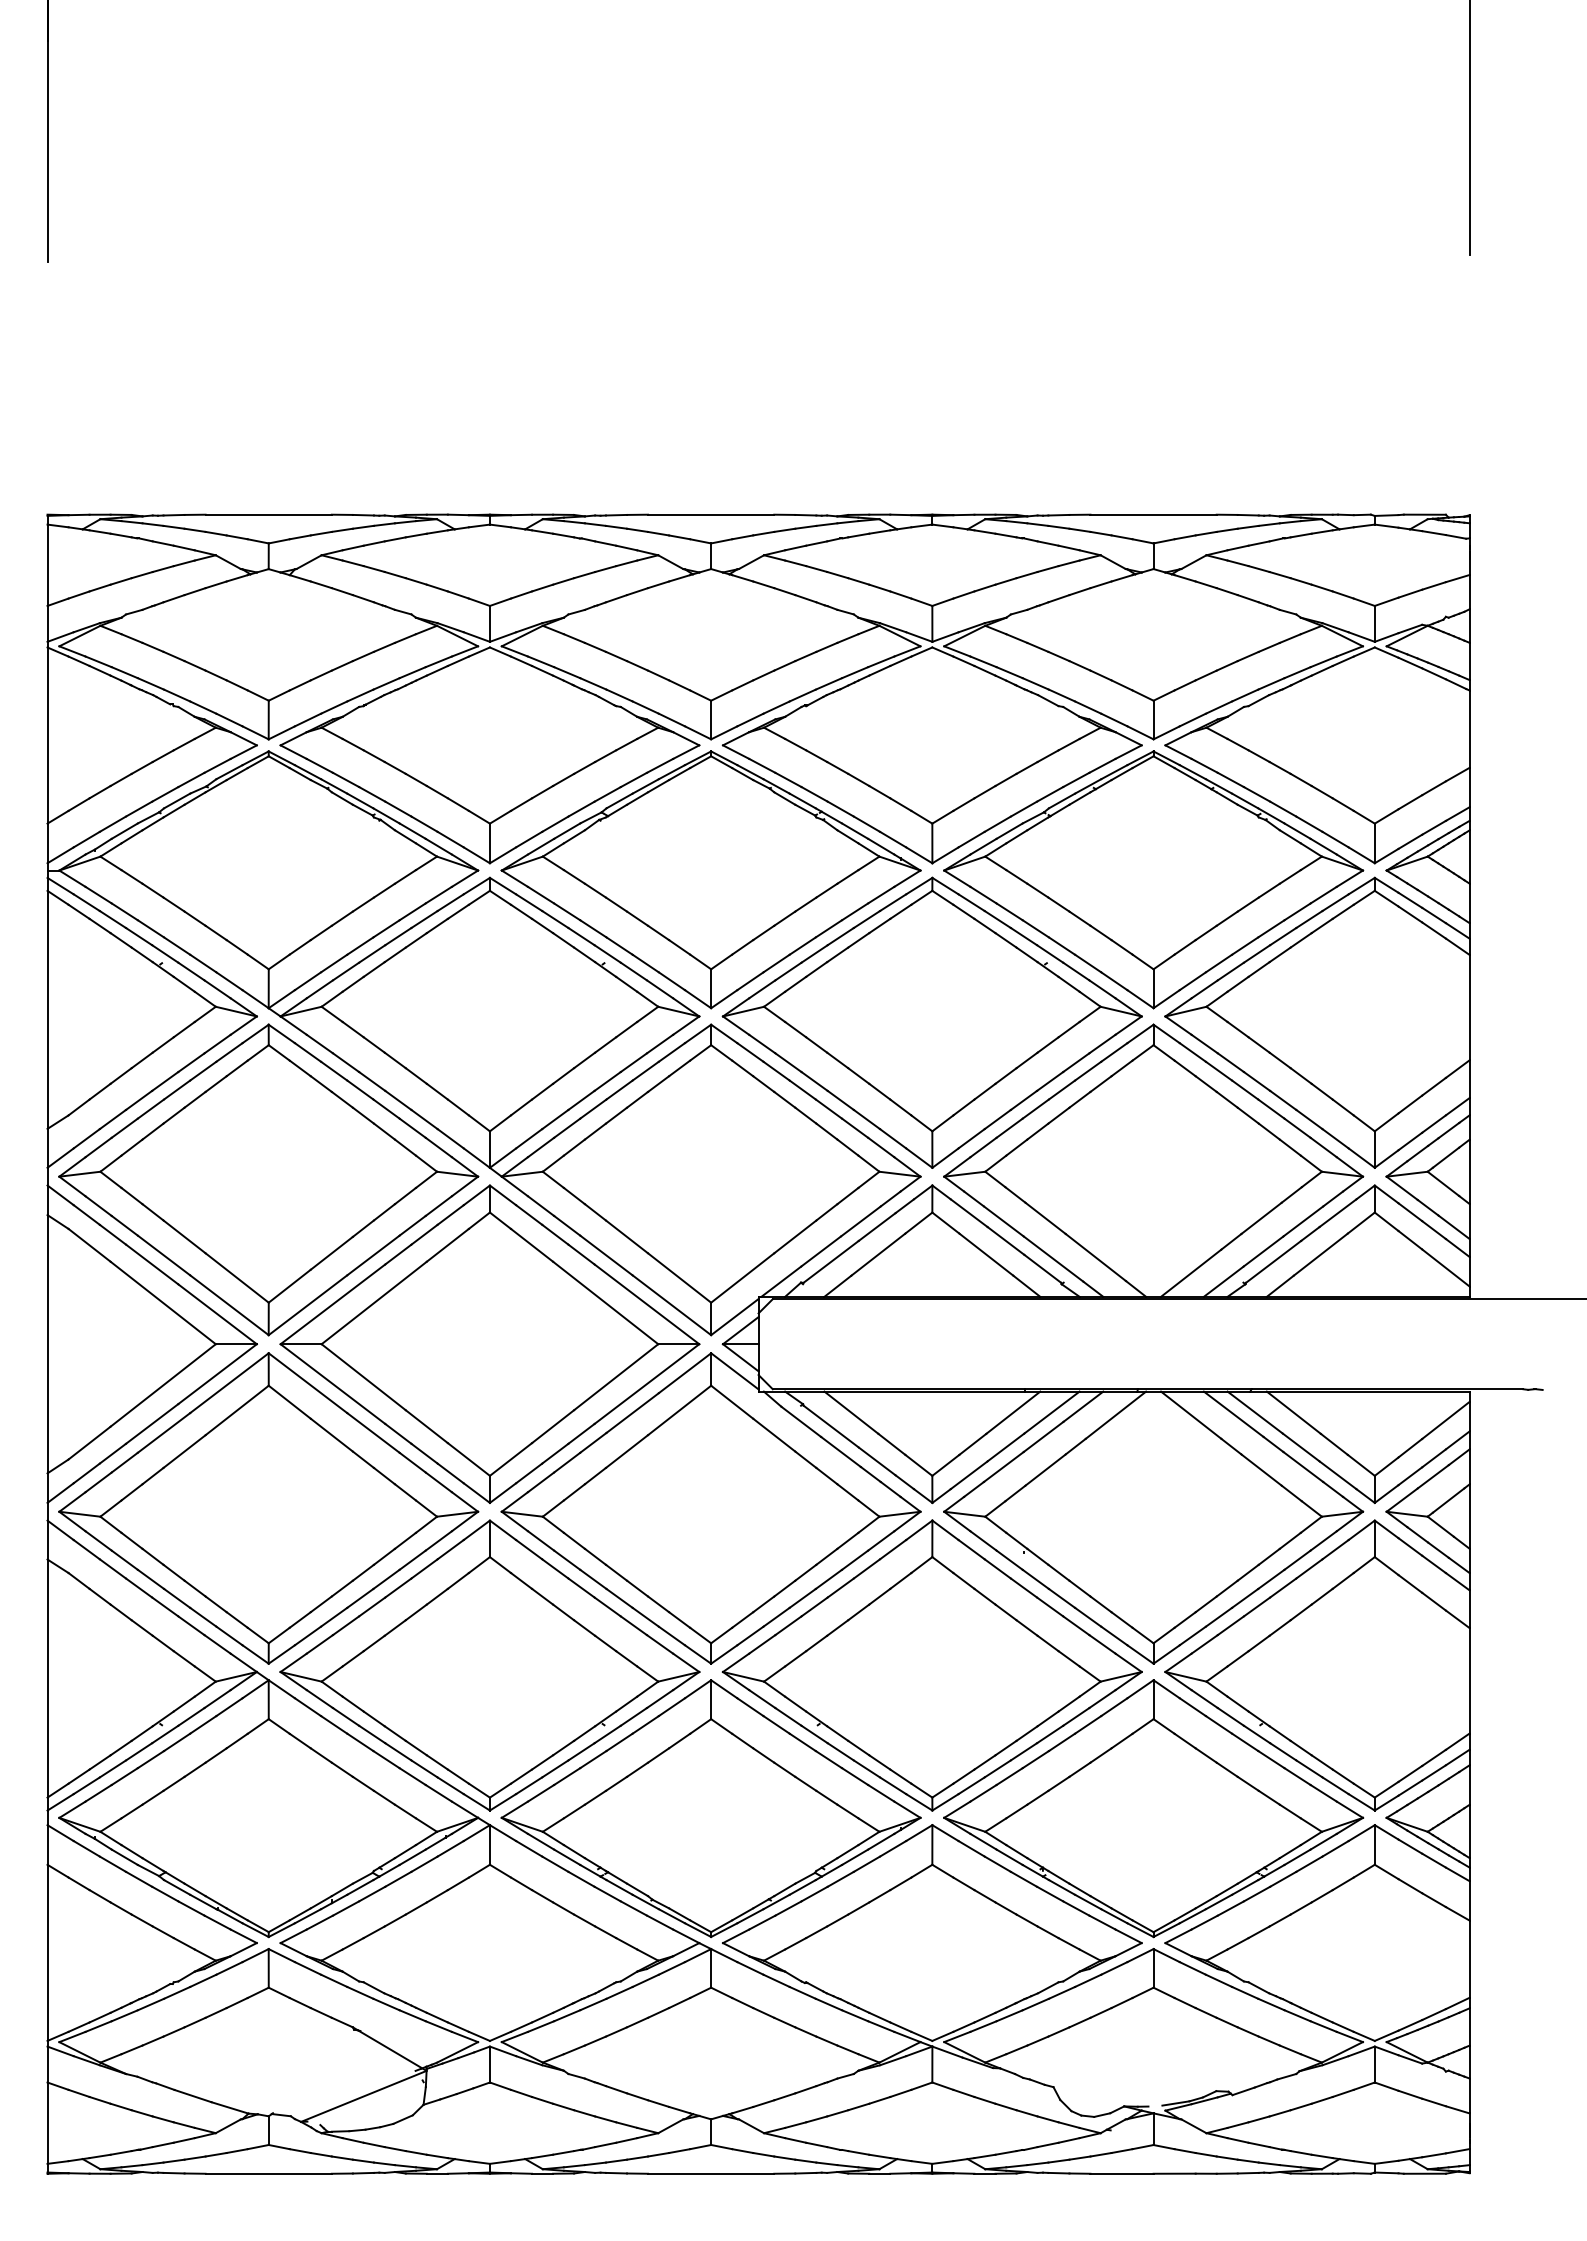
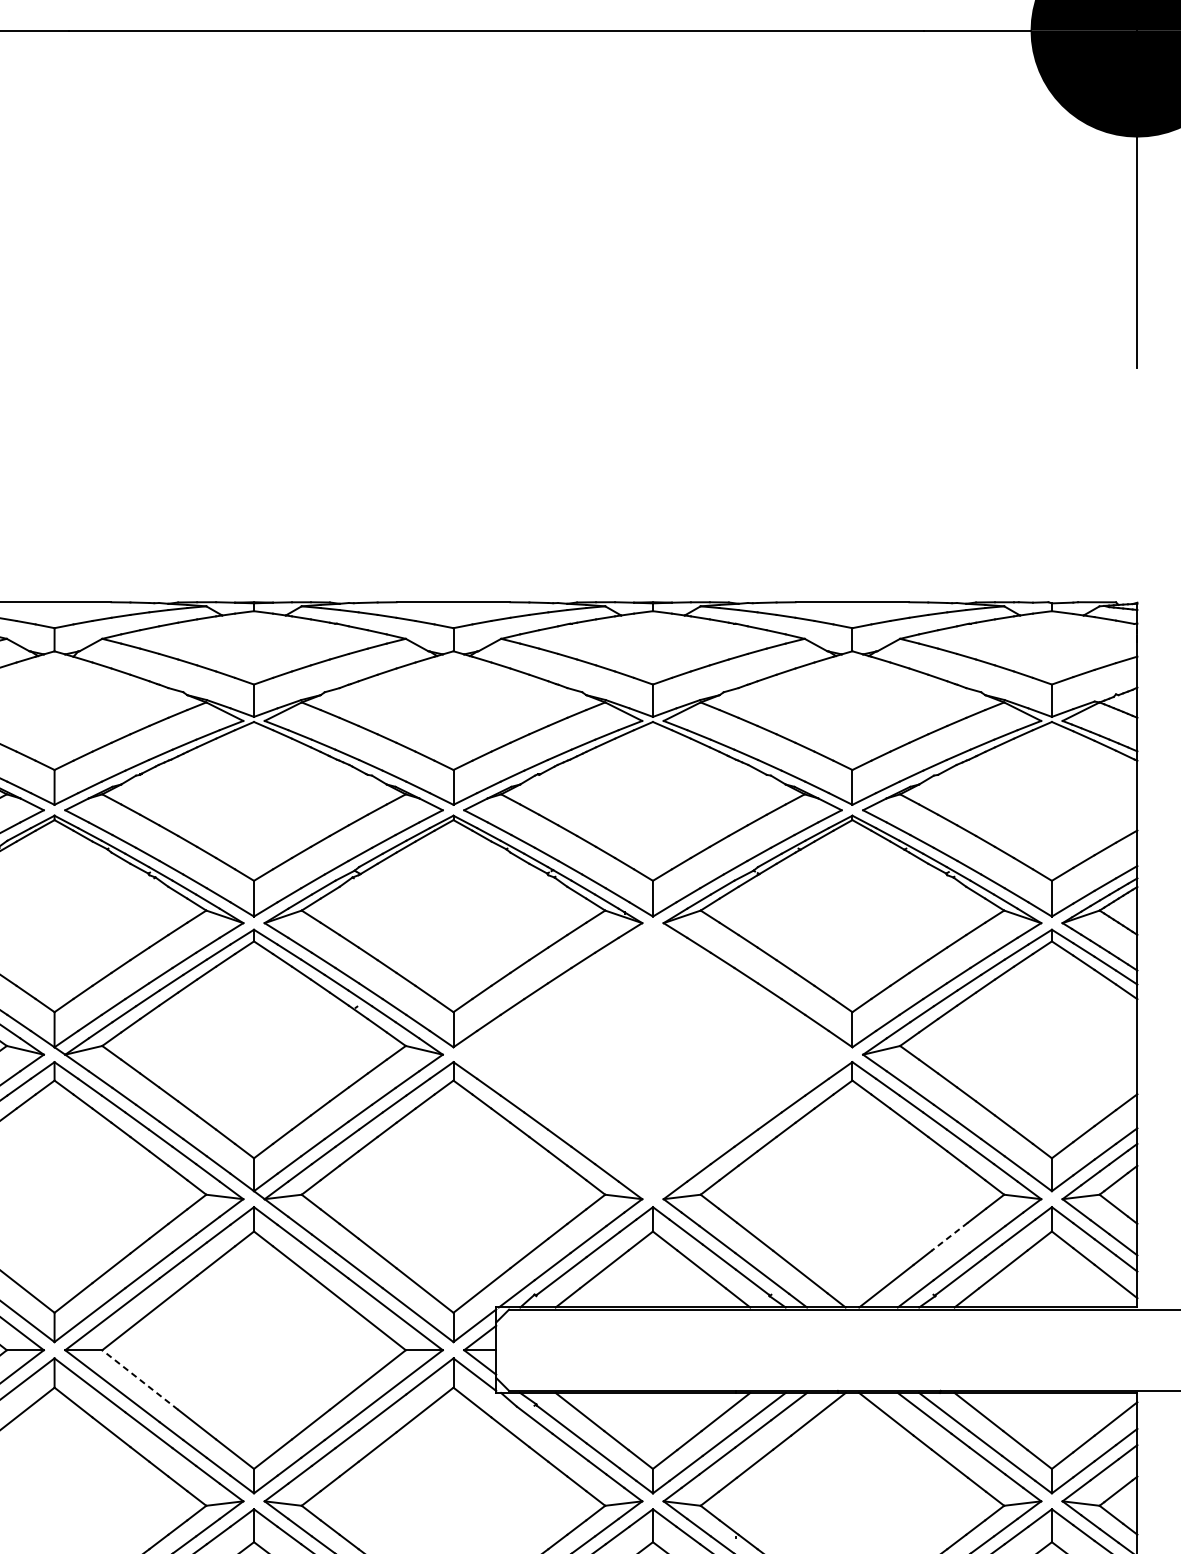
part: (931, 1022) -> (652, 1060), removed
line: (1261, 1218) -> (949, 1236), solid -> dashed
line: (363, 1376) -> (140, 1379), solid -> dashed

